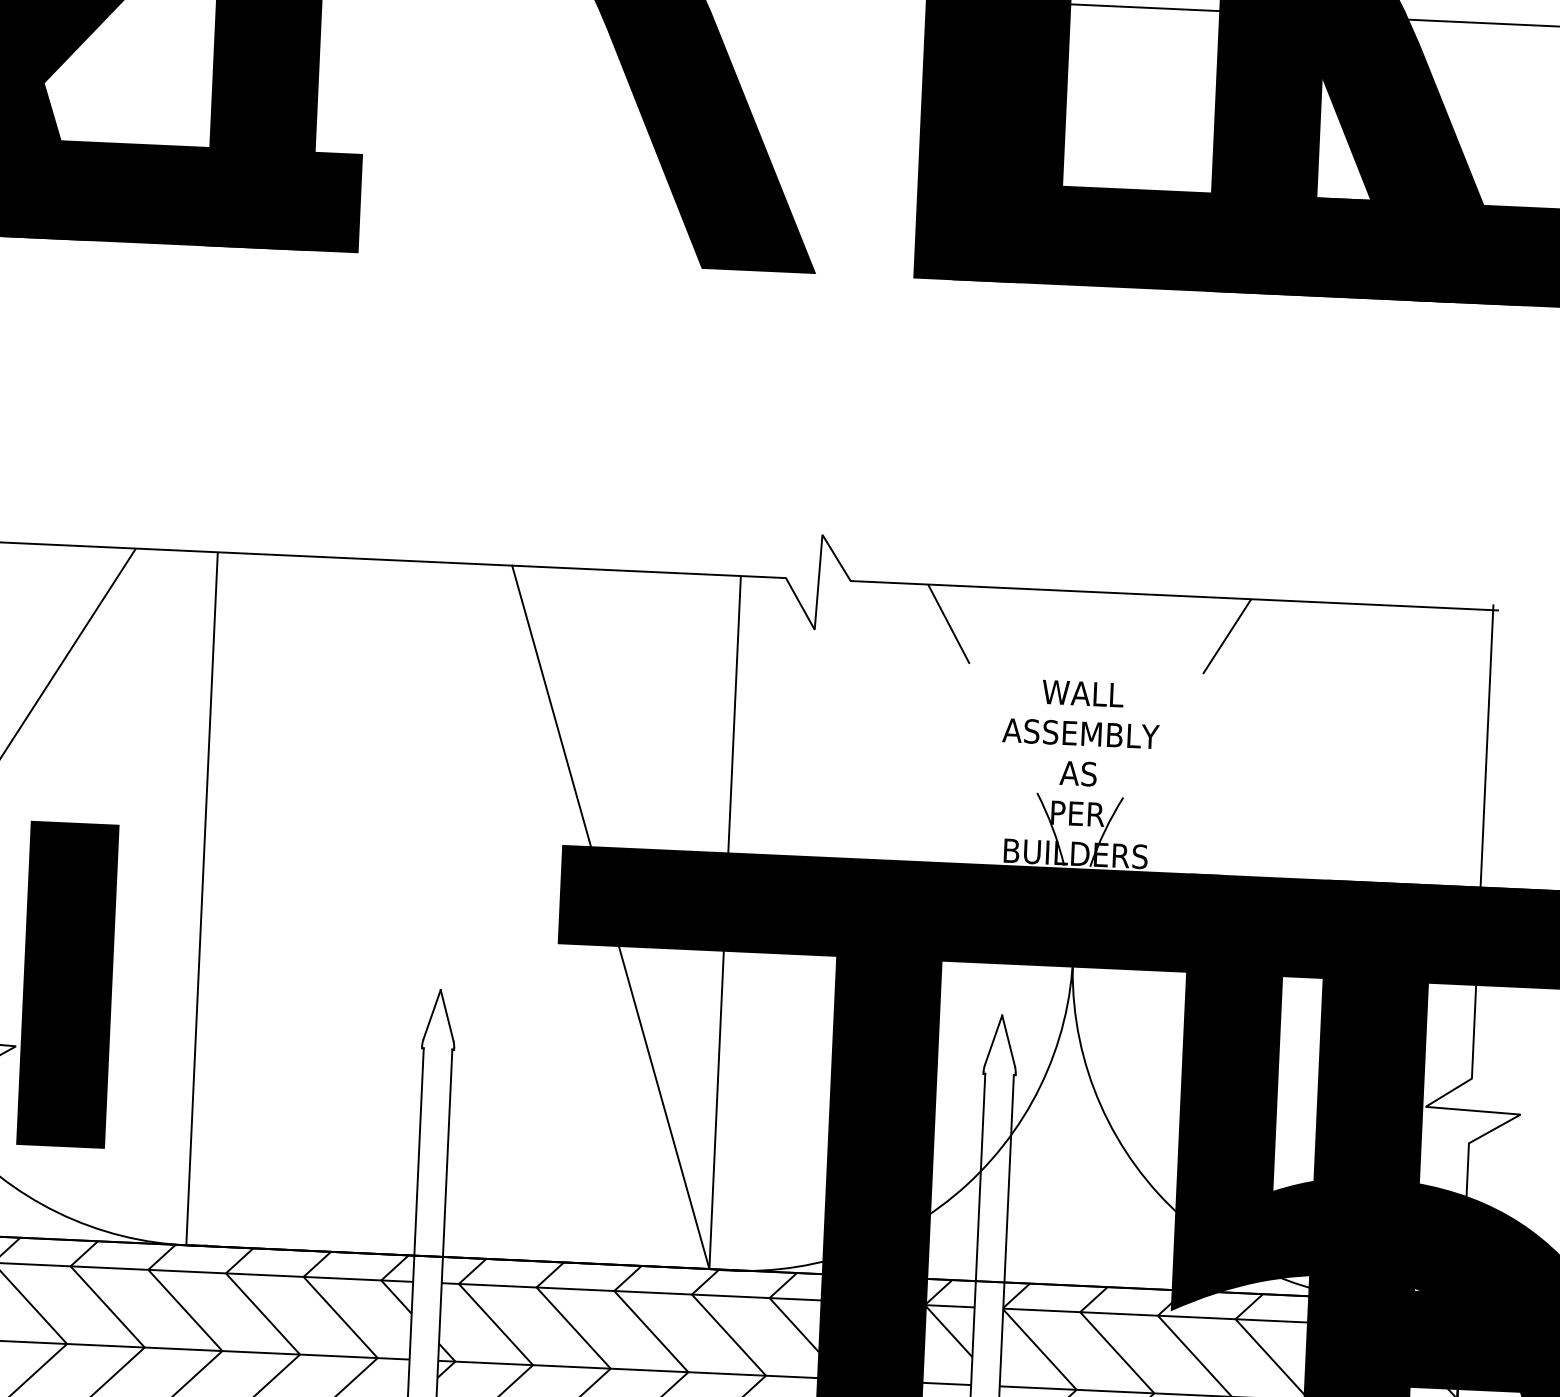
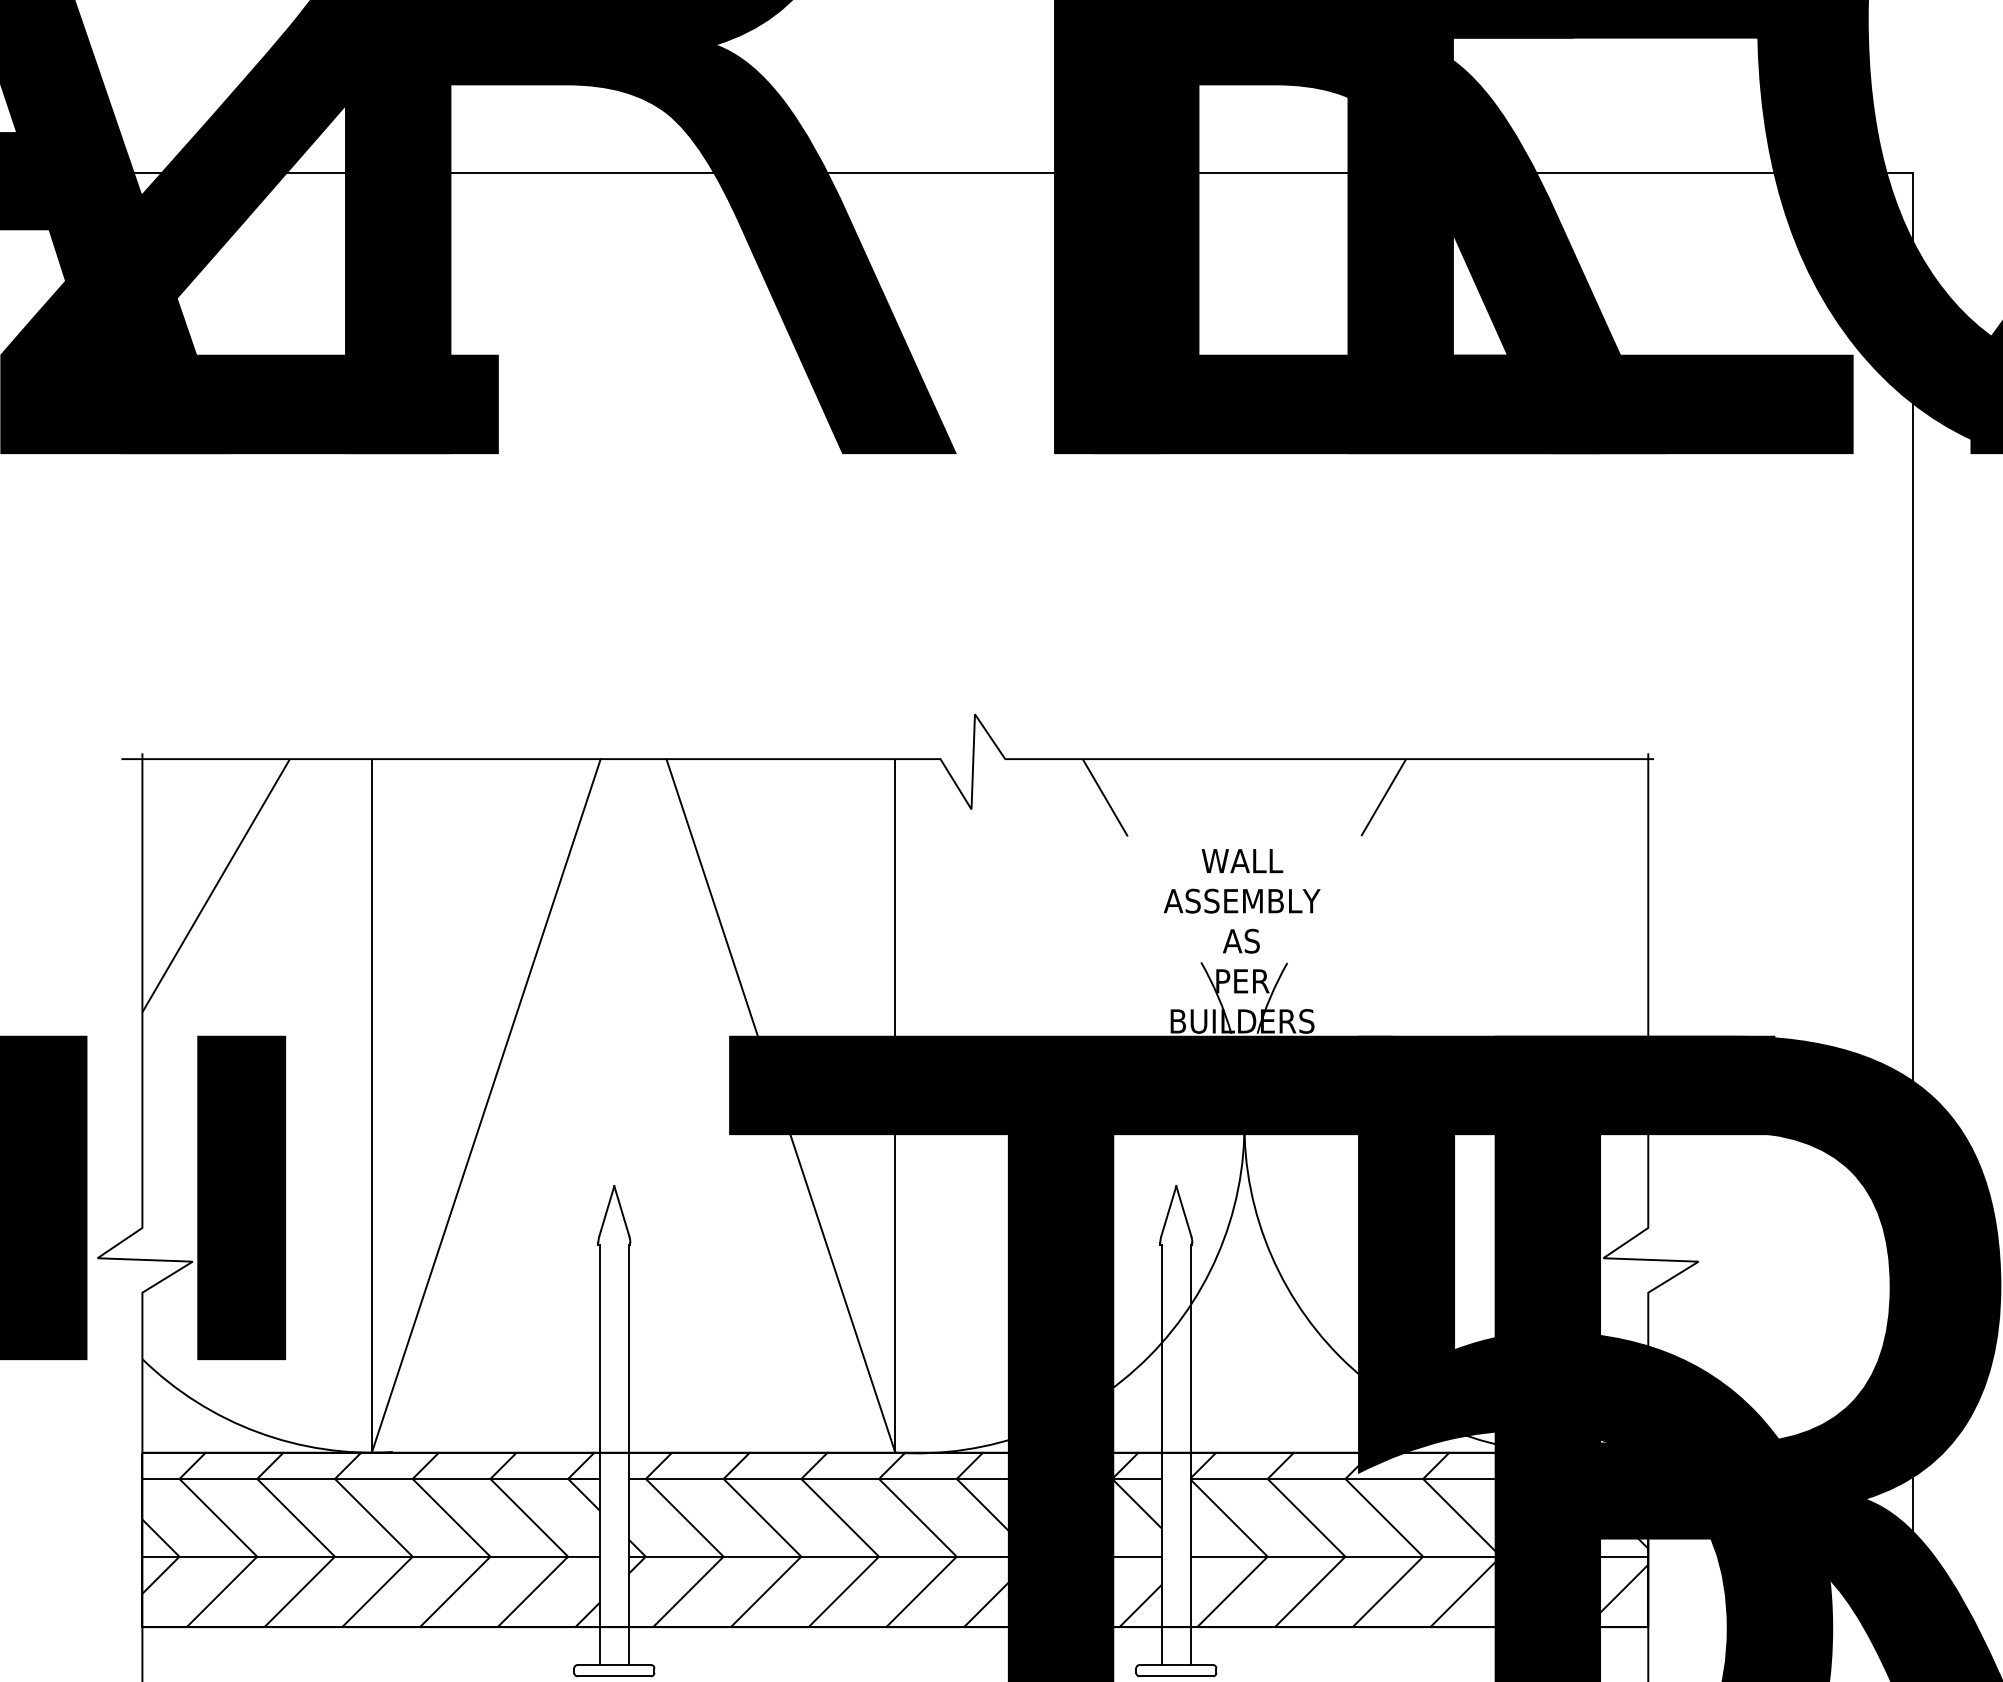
line: (315, 903) -> (485, 1105), added

